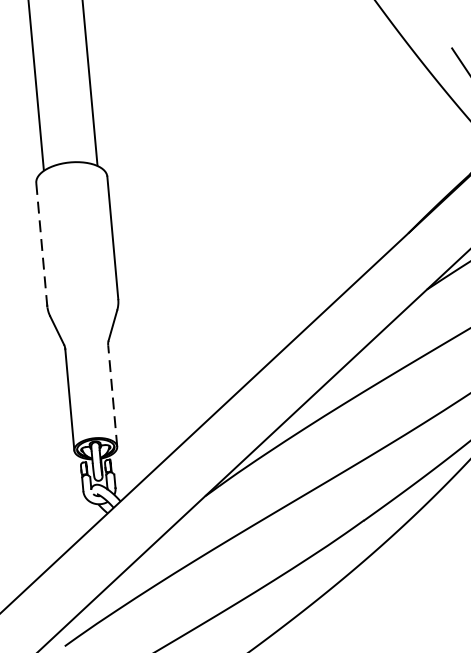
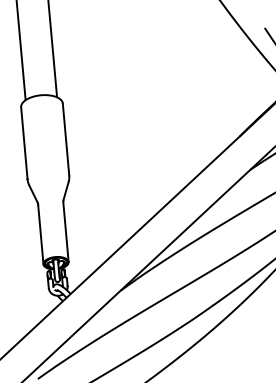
line: (41, 244) -> (24, 143), dashed -> solid
line: (113, 396) -> (66, 232), dashed -> solid

